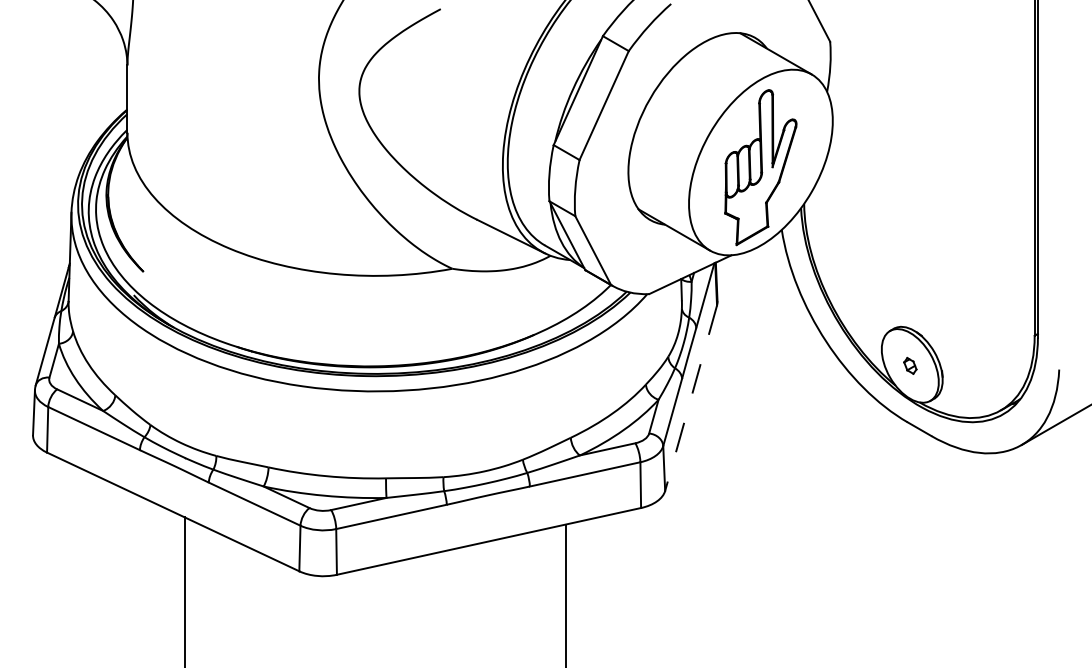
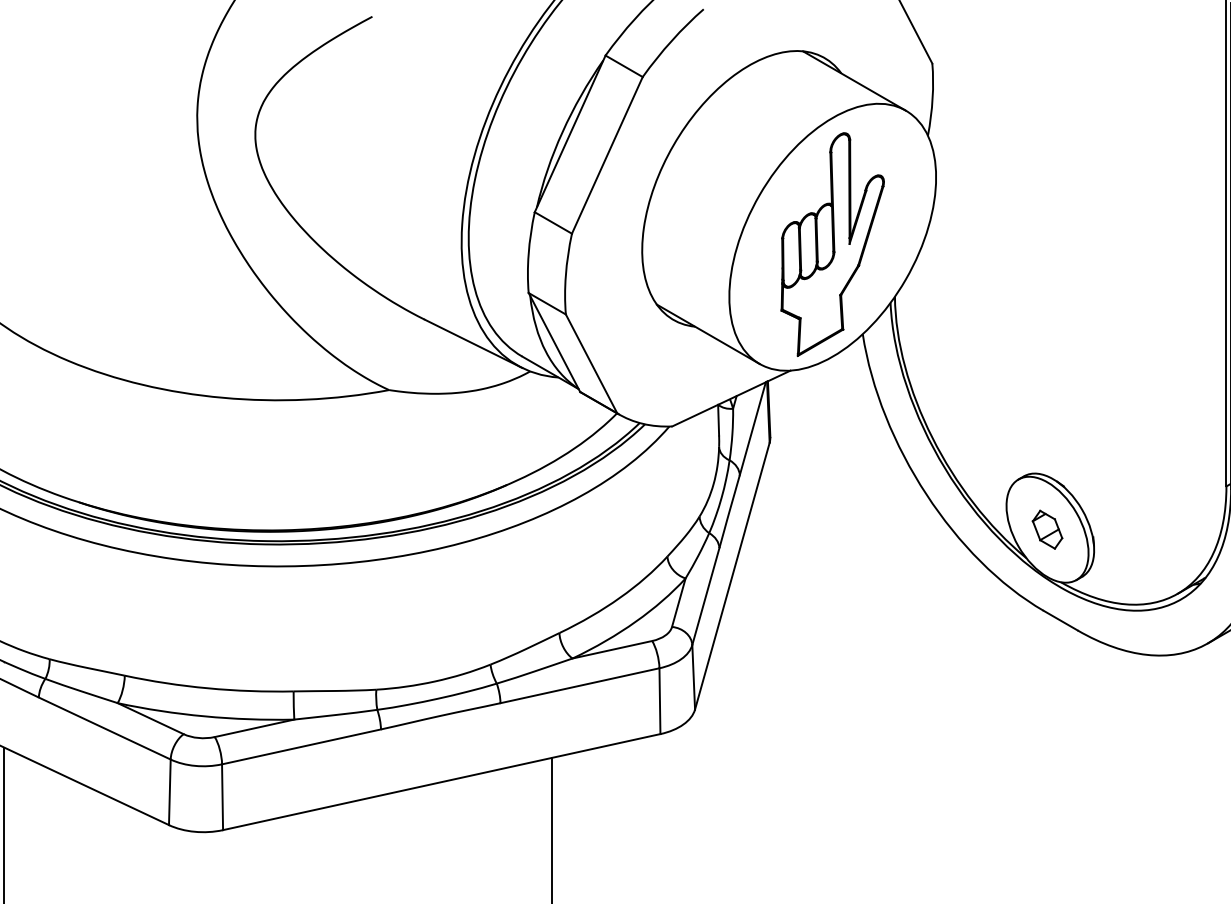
part: (910, 365) -> (1047, 529), size x1.67
line: (690, 398) -> (731, 576), dashed -> solid

